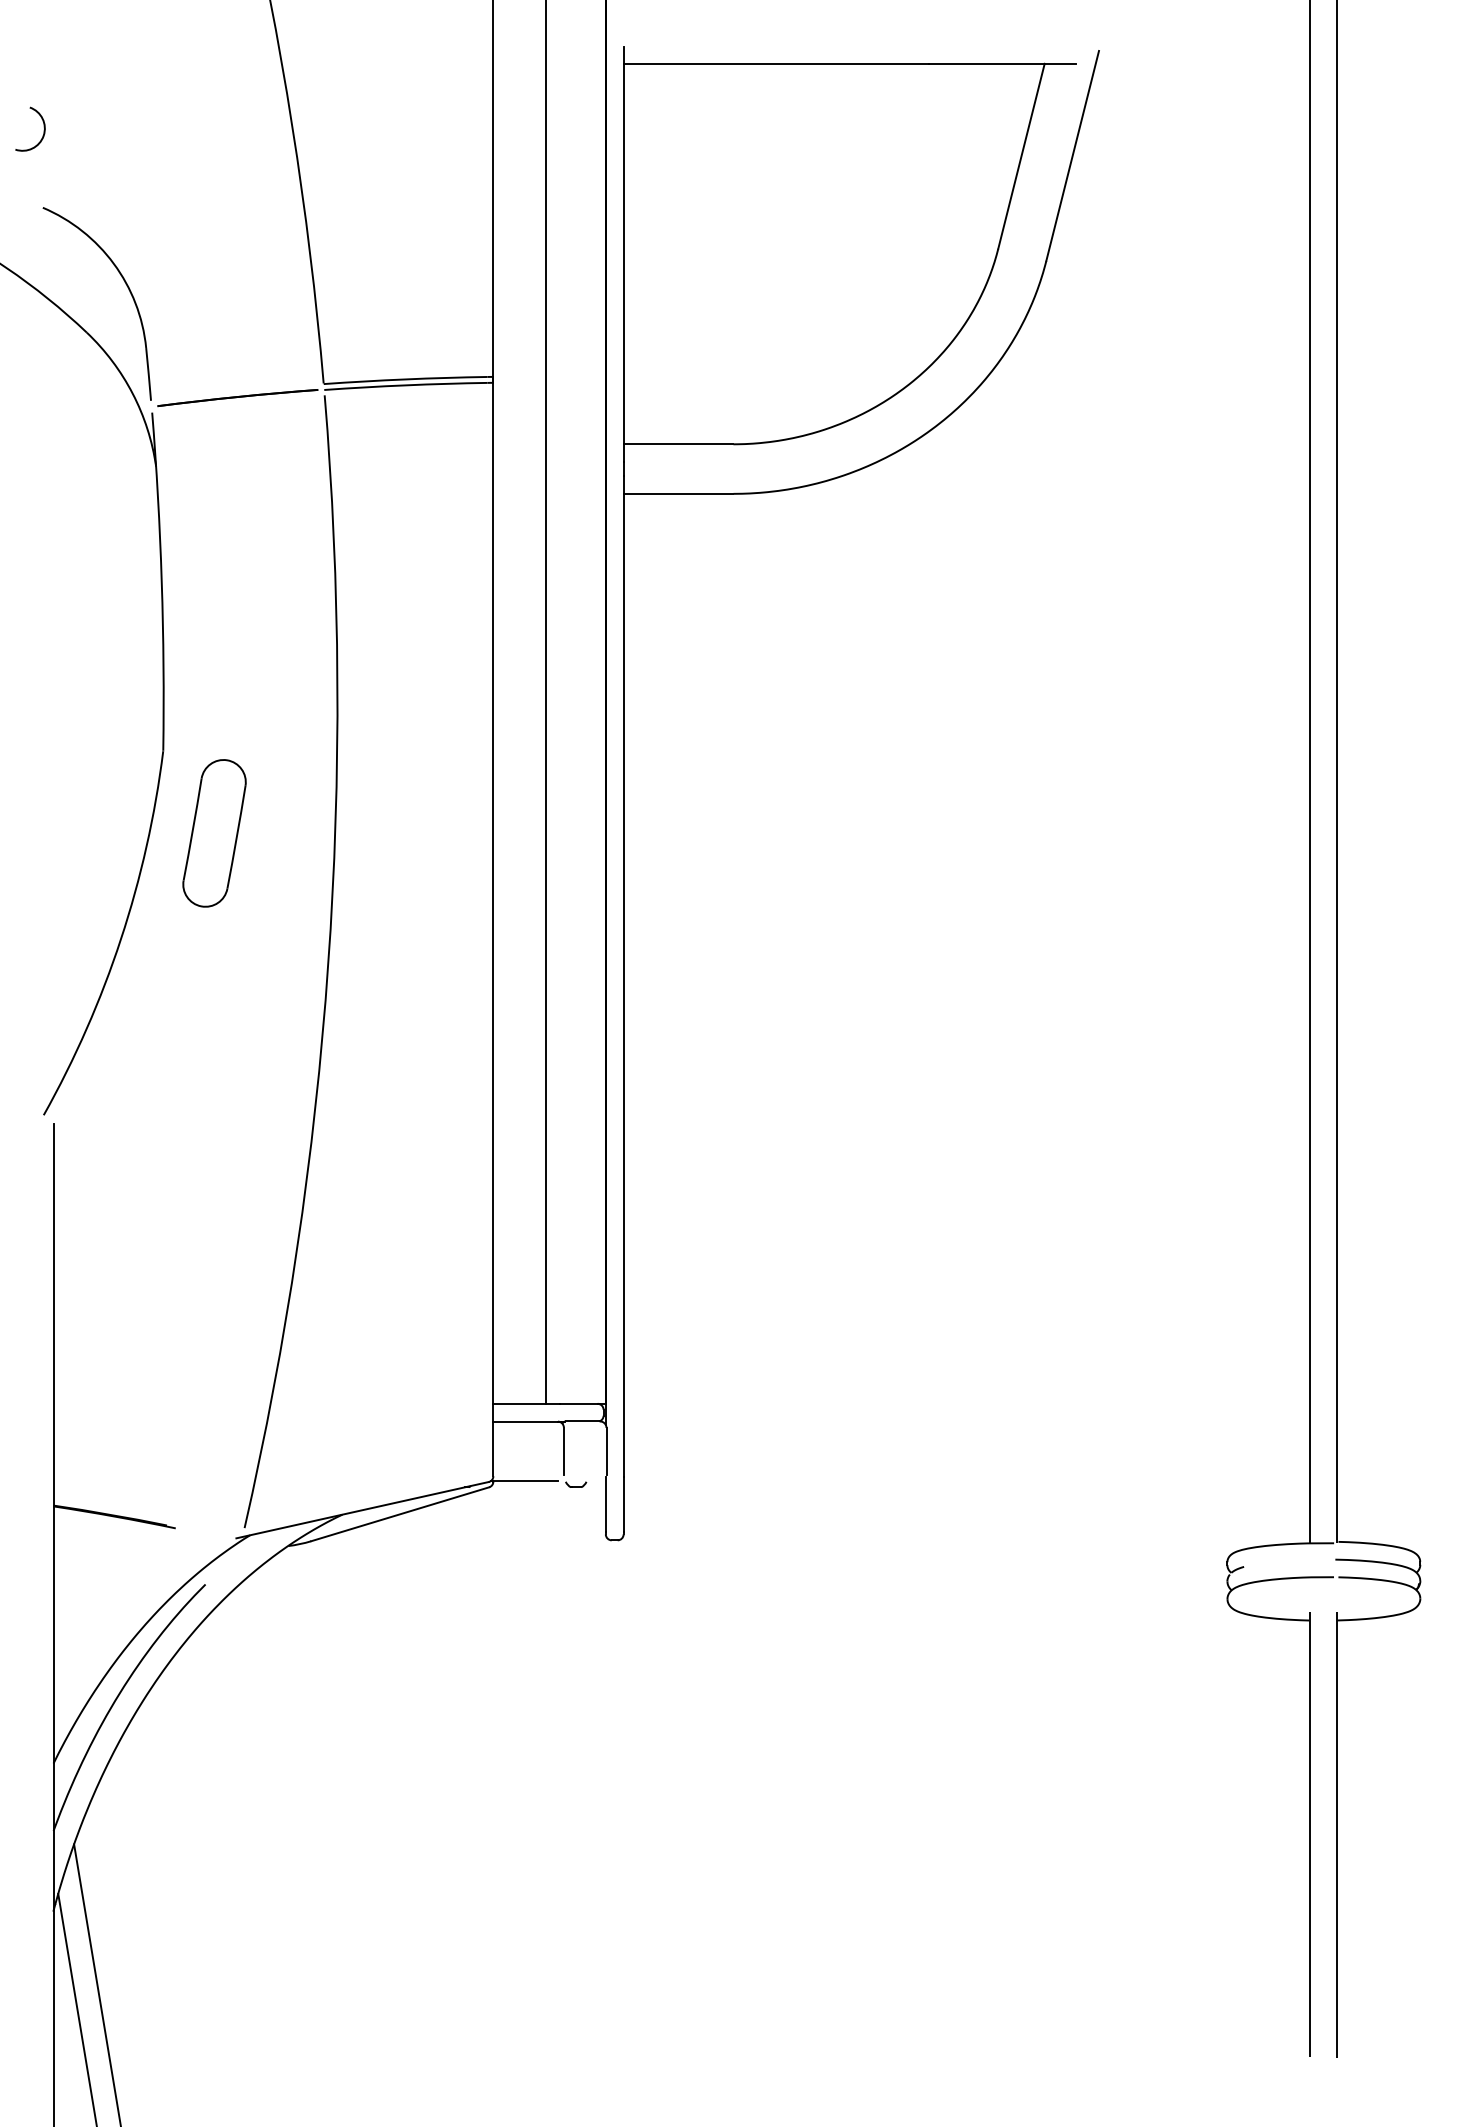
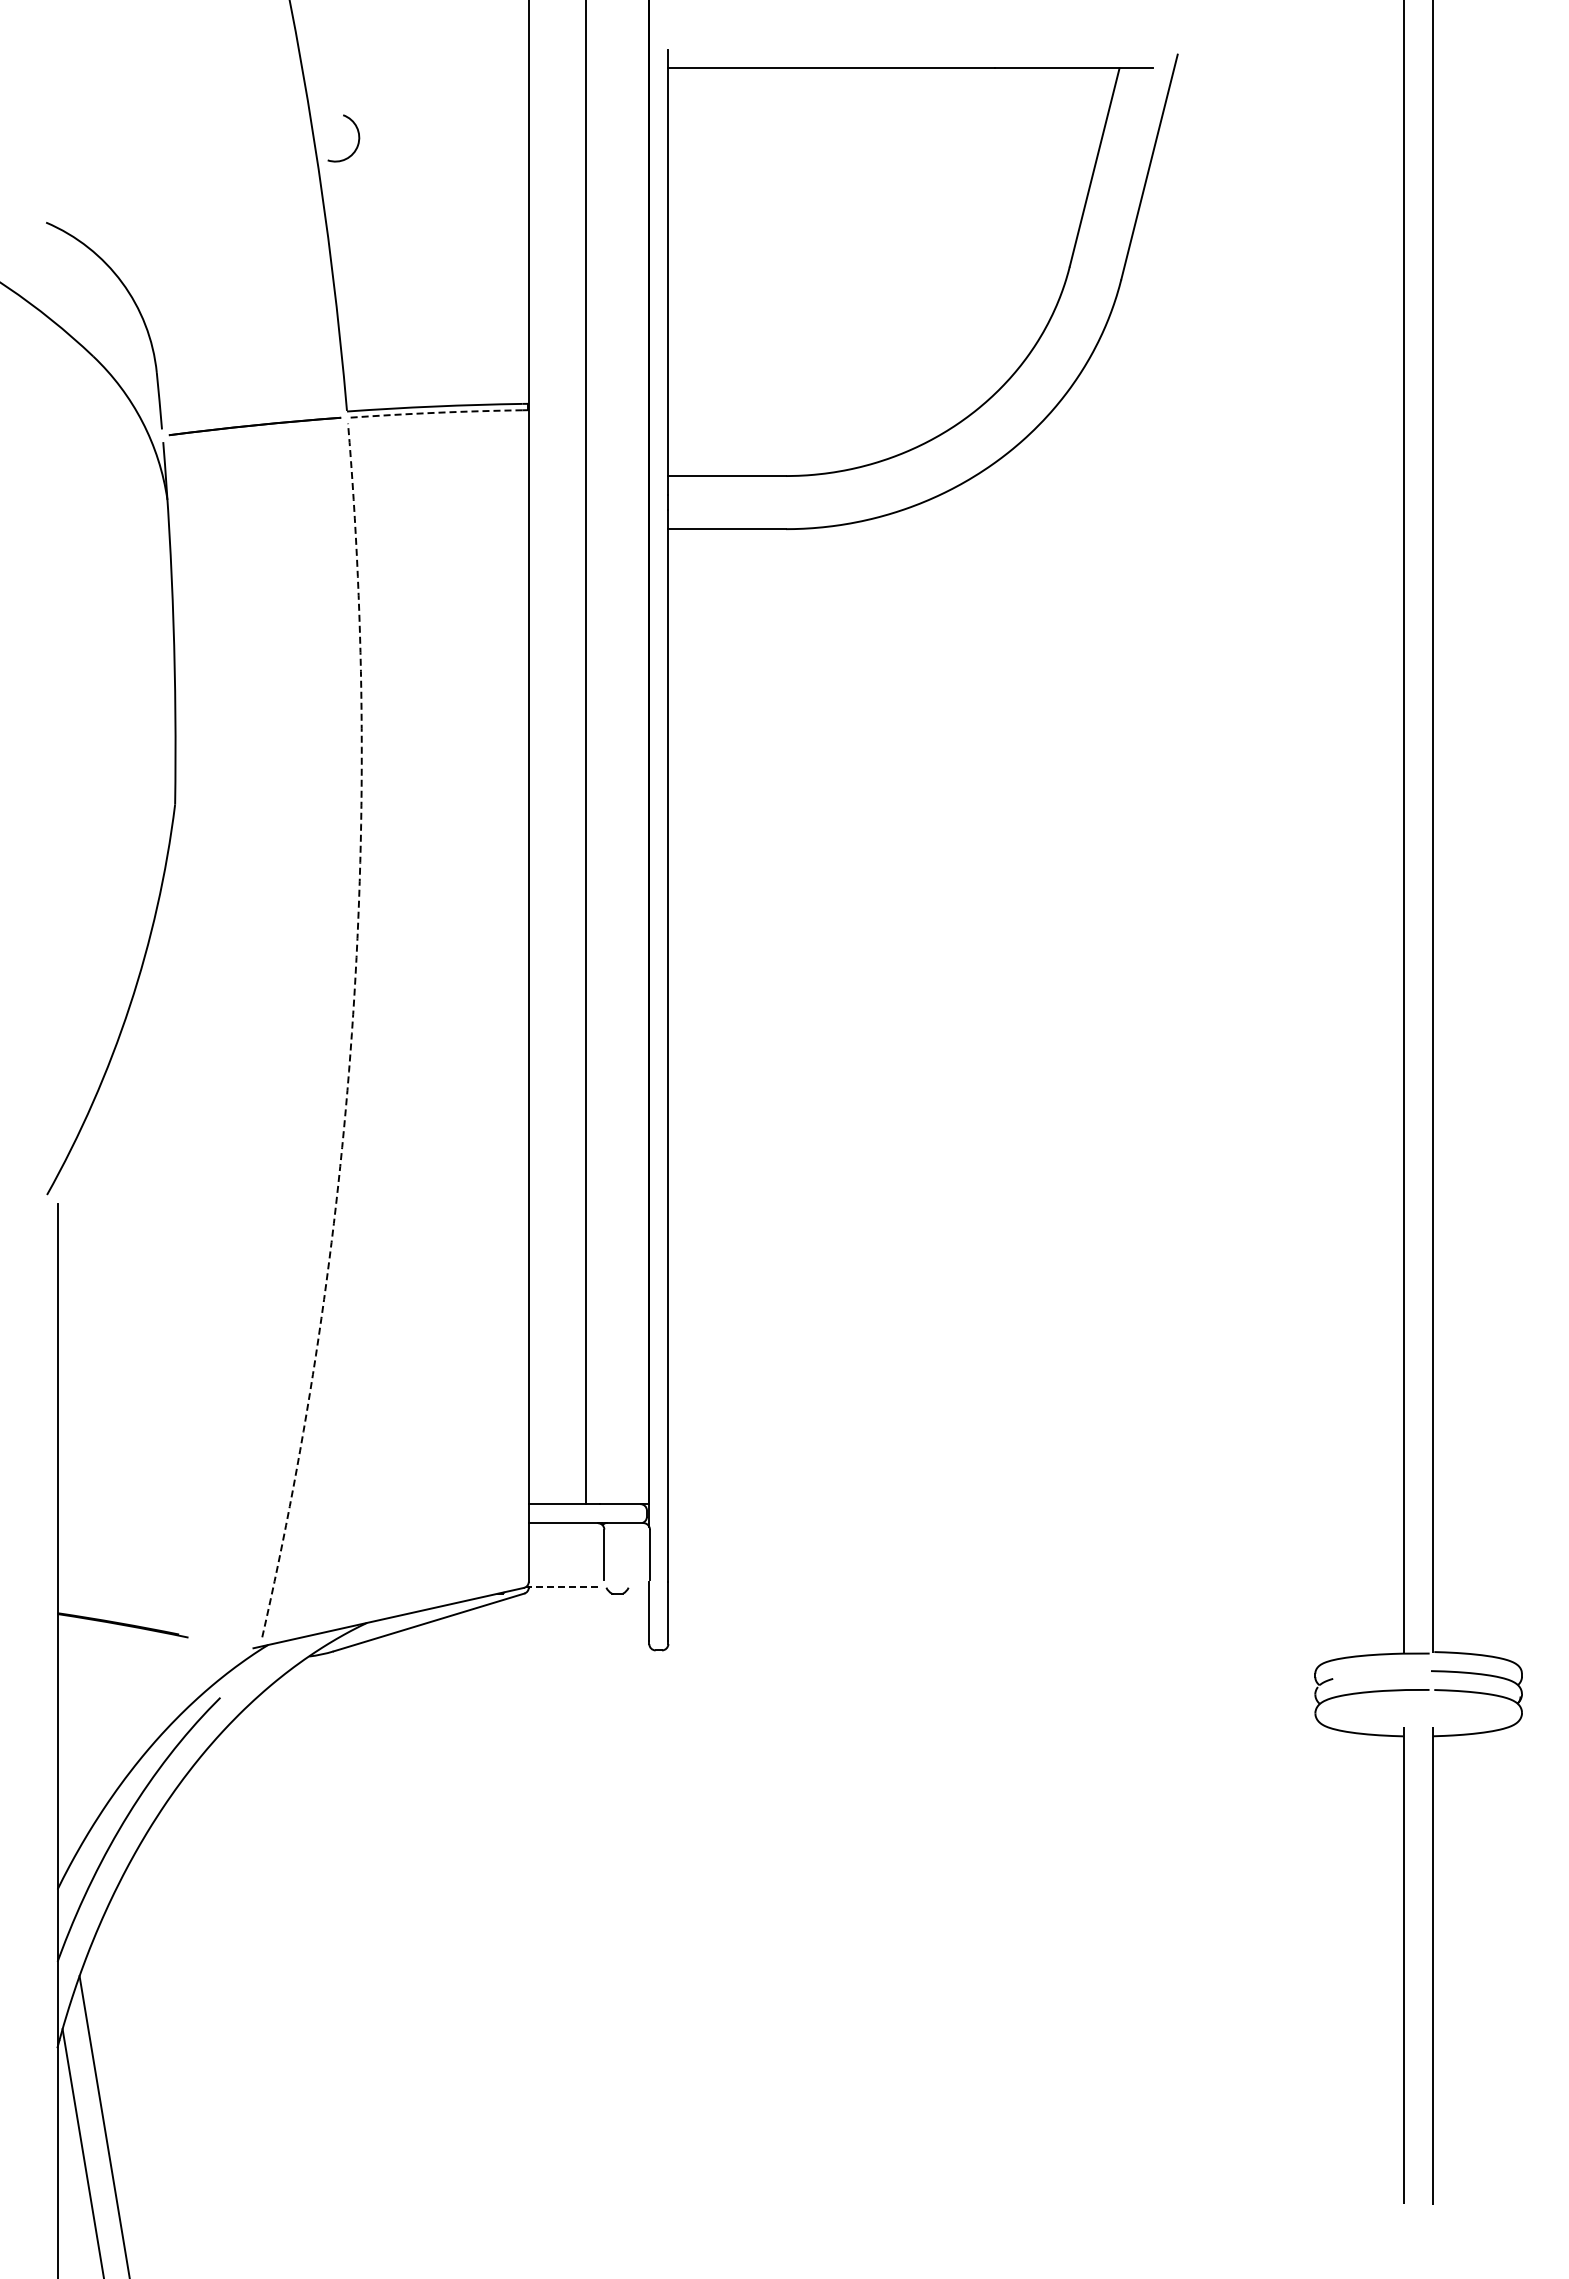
arc: (43, 132) -> (357, 142), moved
arc: (405, 384) -> (434, 412), solid -> dashed
part: (214, 832) -> (229, 892), removed
arc: (327, 964) -> (351, 1033), solid -> dashed
line: (524, 1480) -> (562, 1586), solid -> dashed

